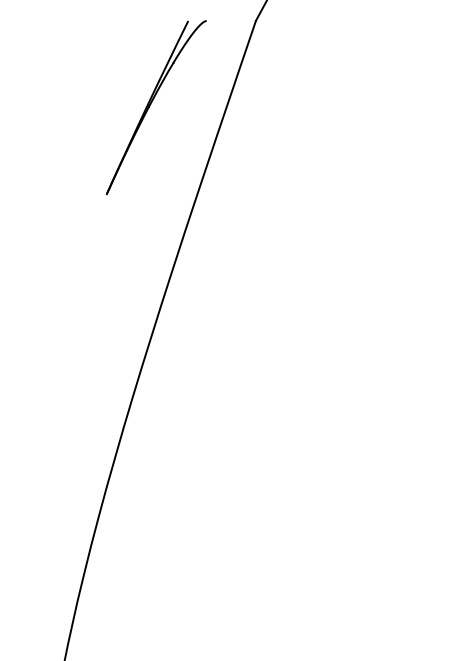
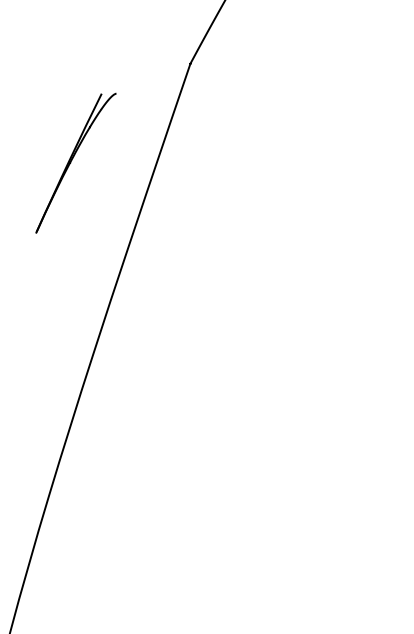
part: (155, 107) -> (75, 163), size x0.7

